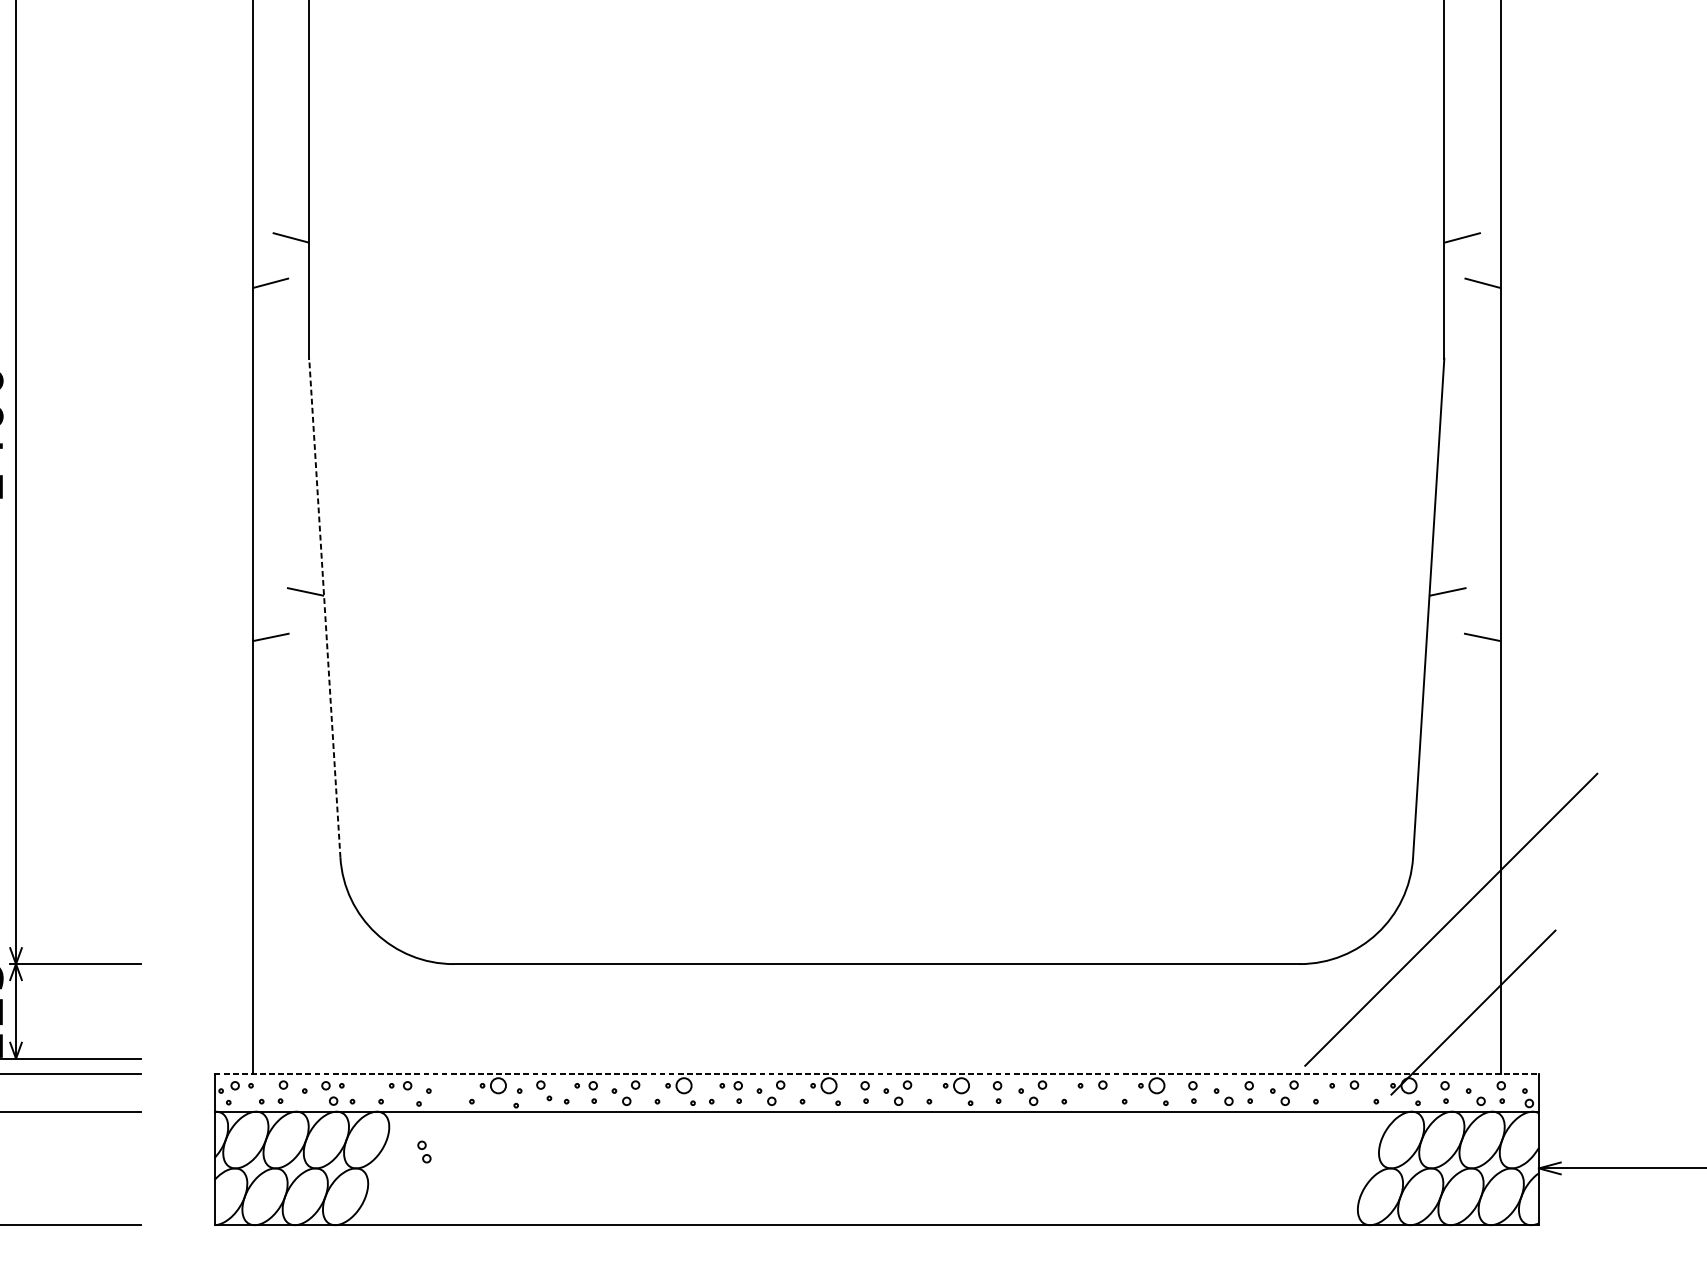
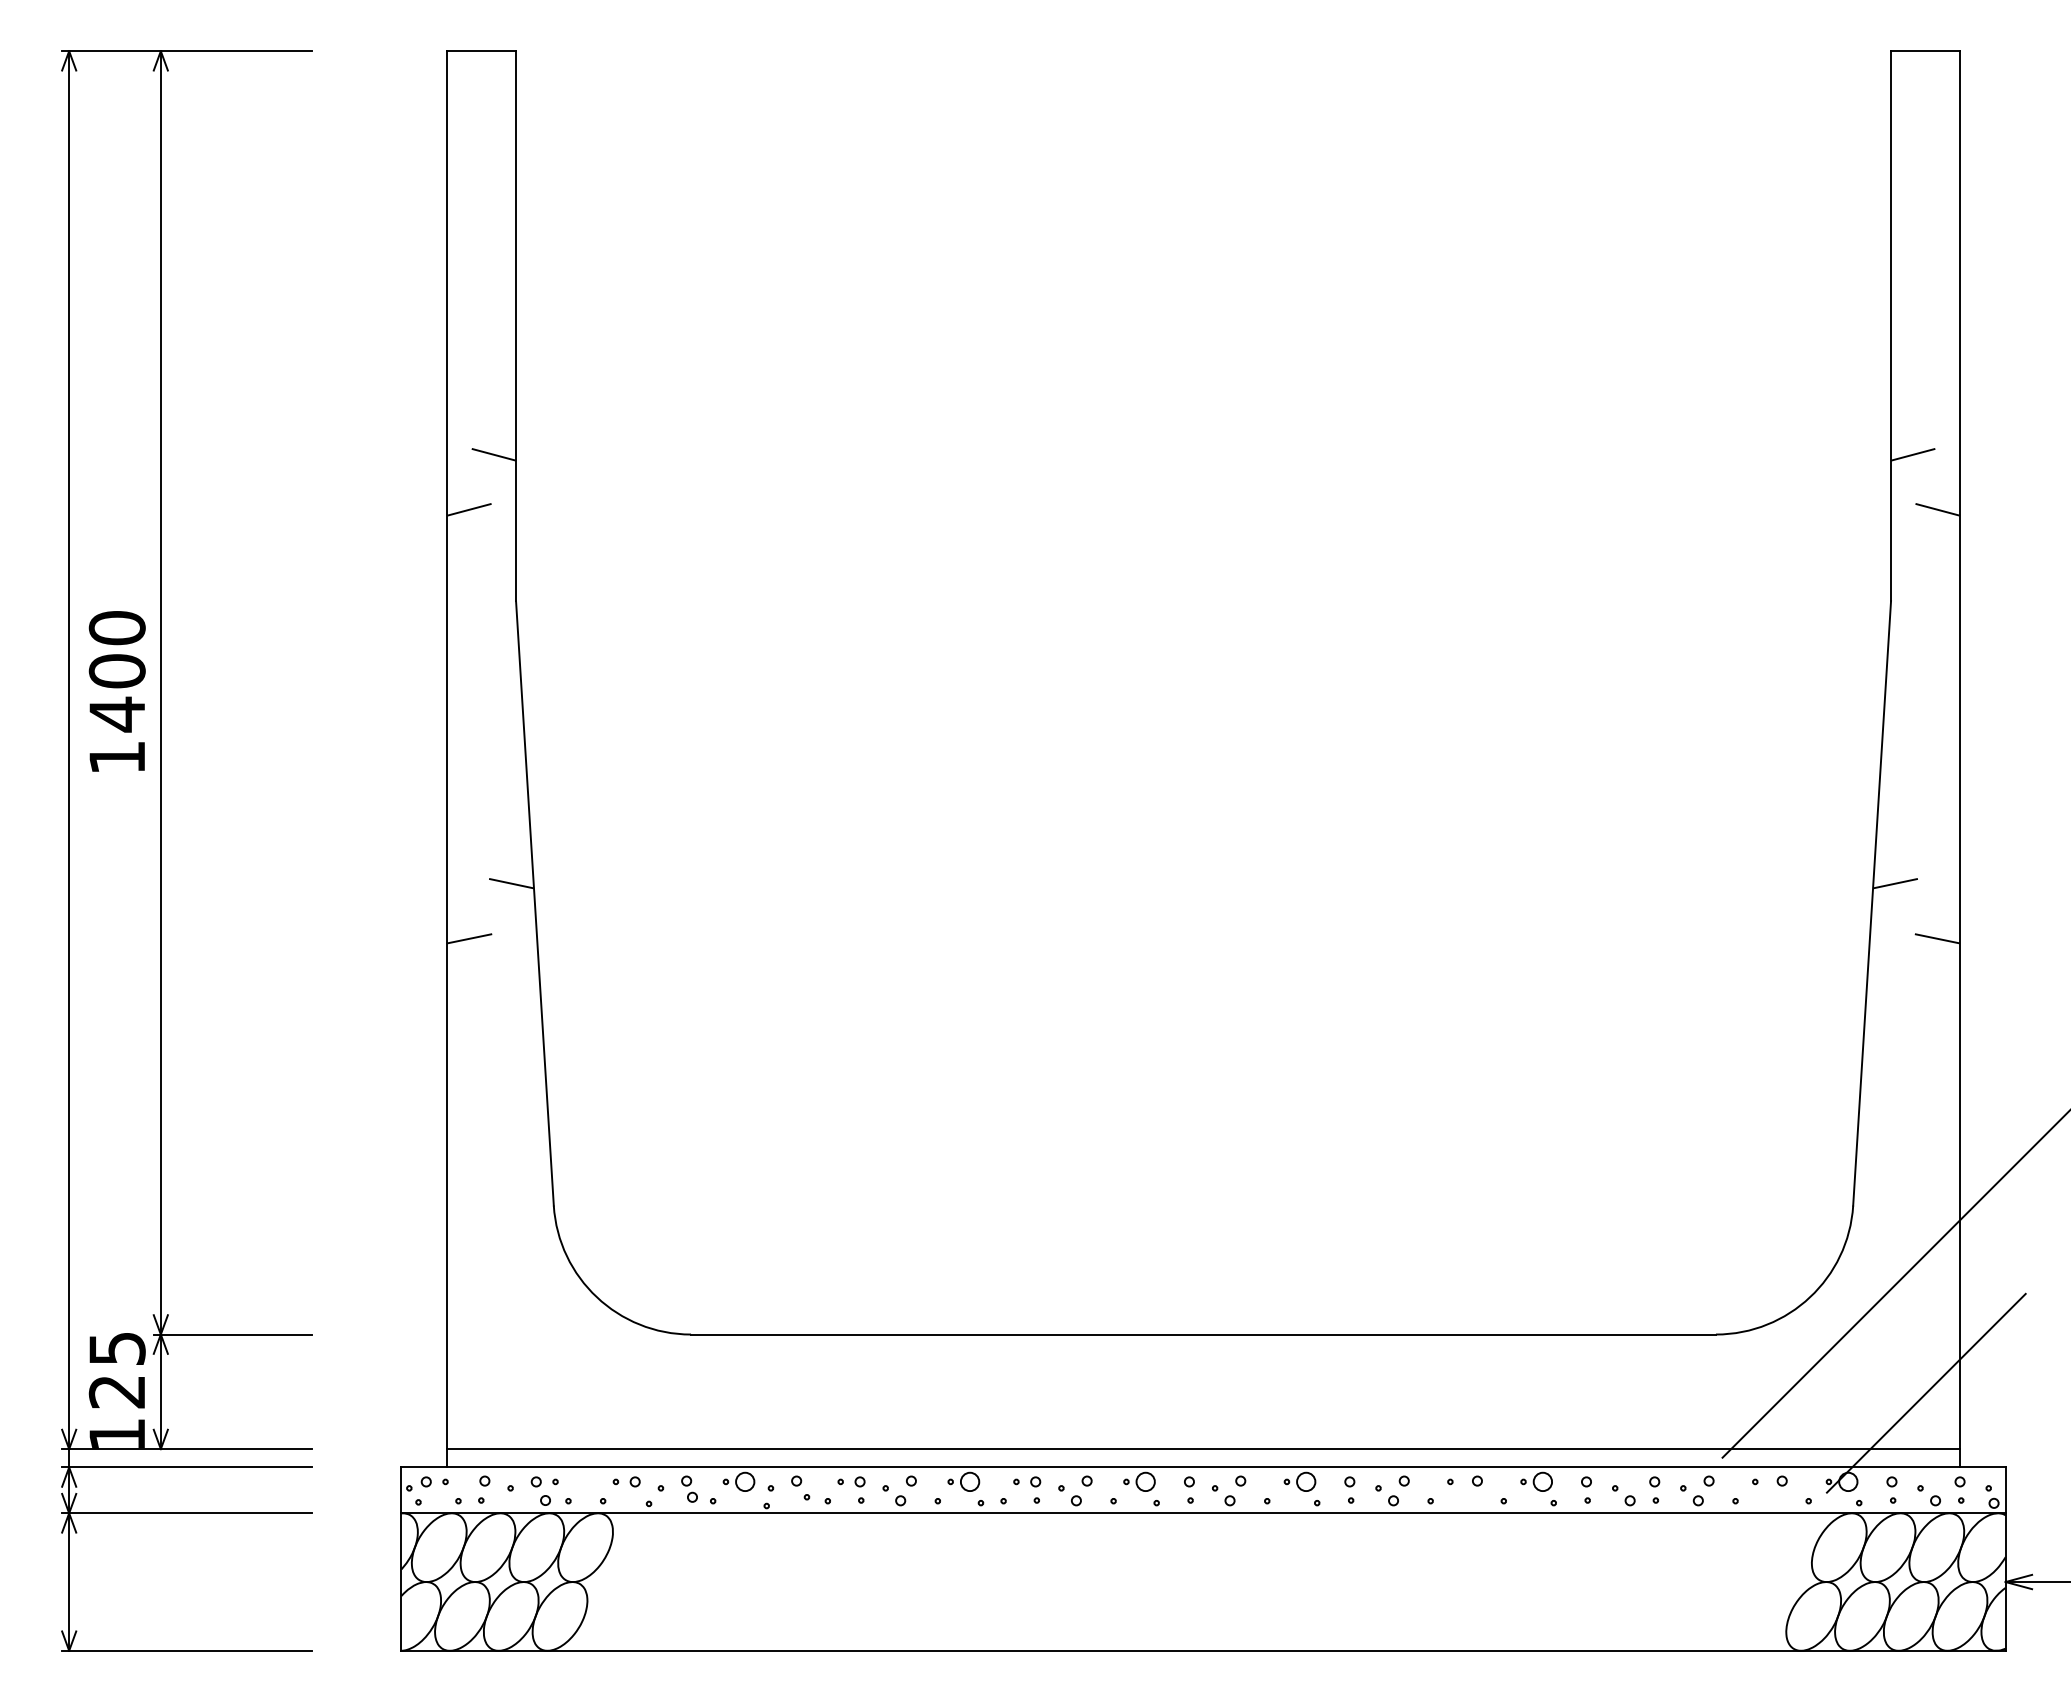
line: (324, 608) -> (534, 903), dashed -> solid
line: (876, 1059) -> (1203, 1449), added
line: (877, 1073) -> (1204, 1467), dashed -> solid
part: (424, 1151) -> (689, 1488), moved

